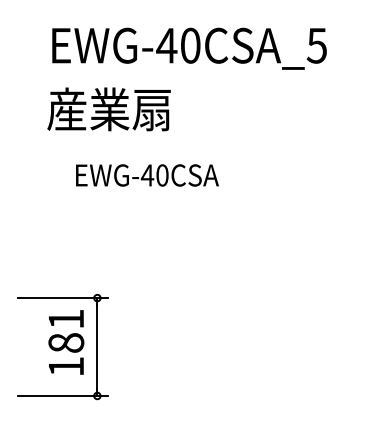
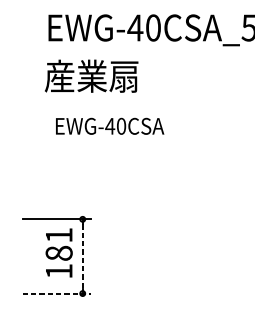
text: (147, 175) -> (110, 126), moved
line: (97, 347) -> (82, 256), solid -> dashed
line: (63, 395) -> (57, 293), solid -> dashed

